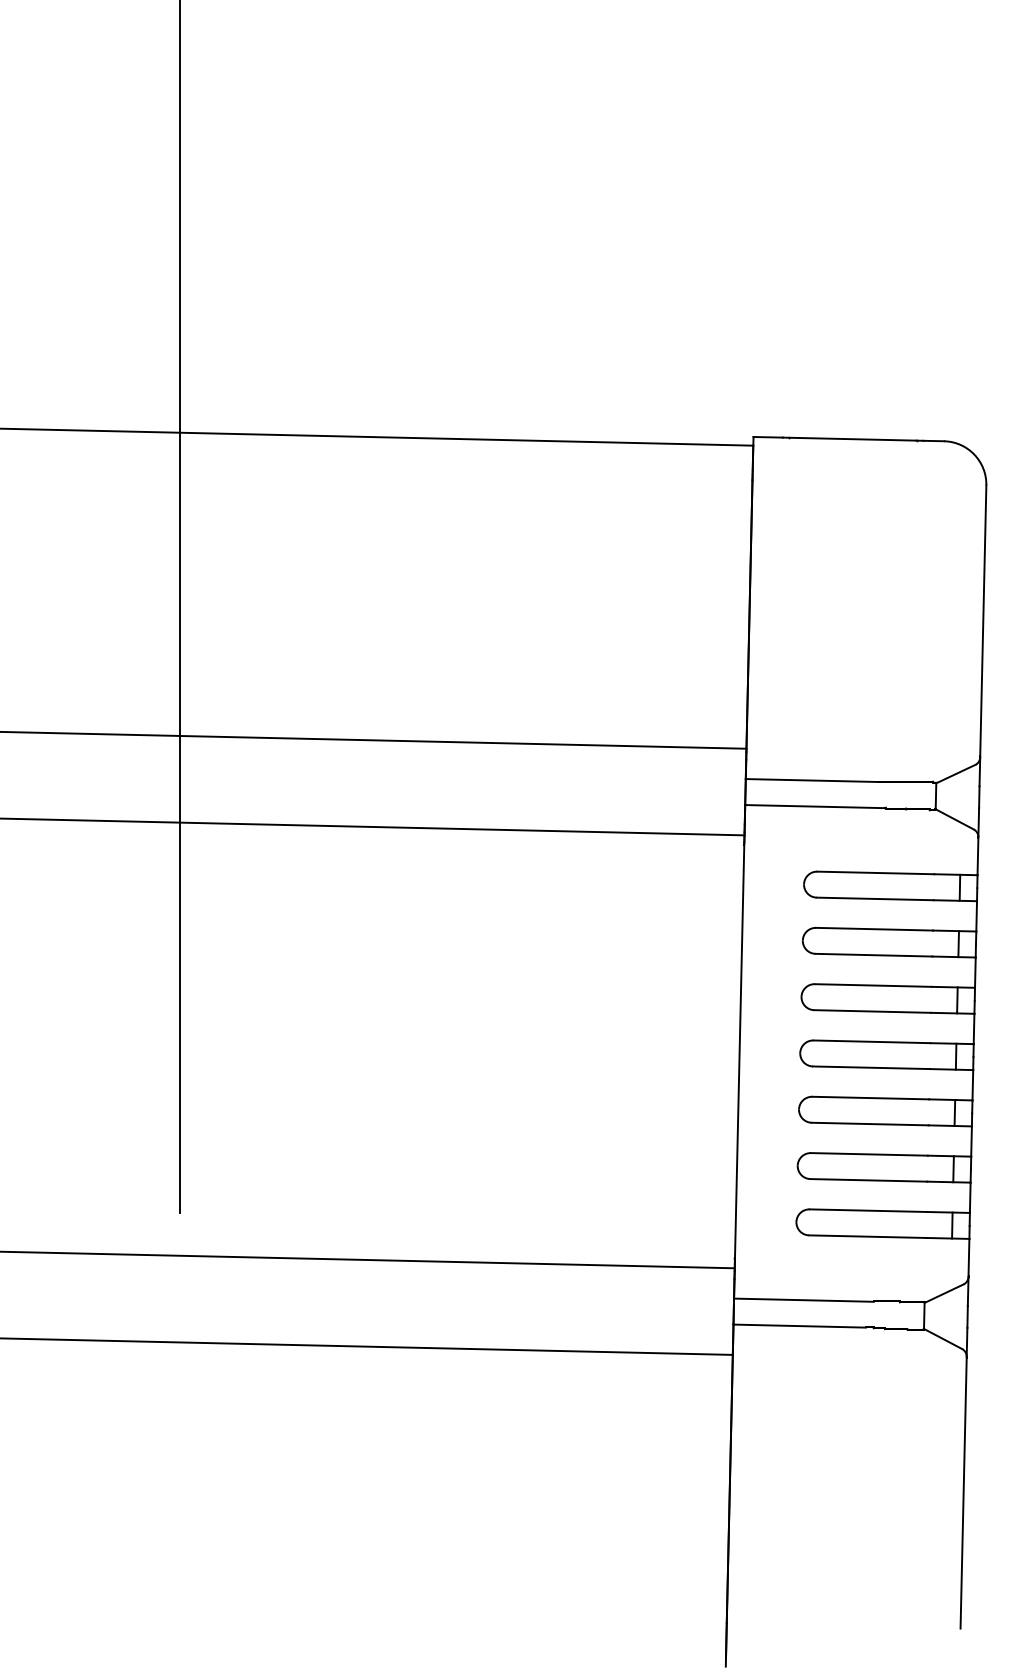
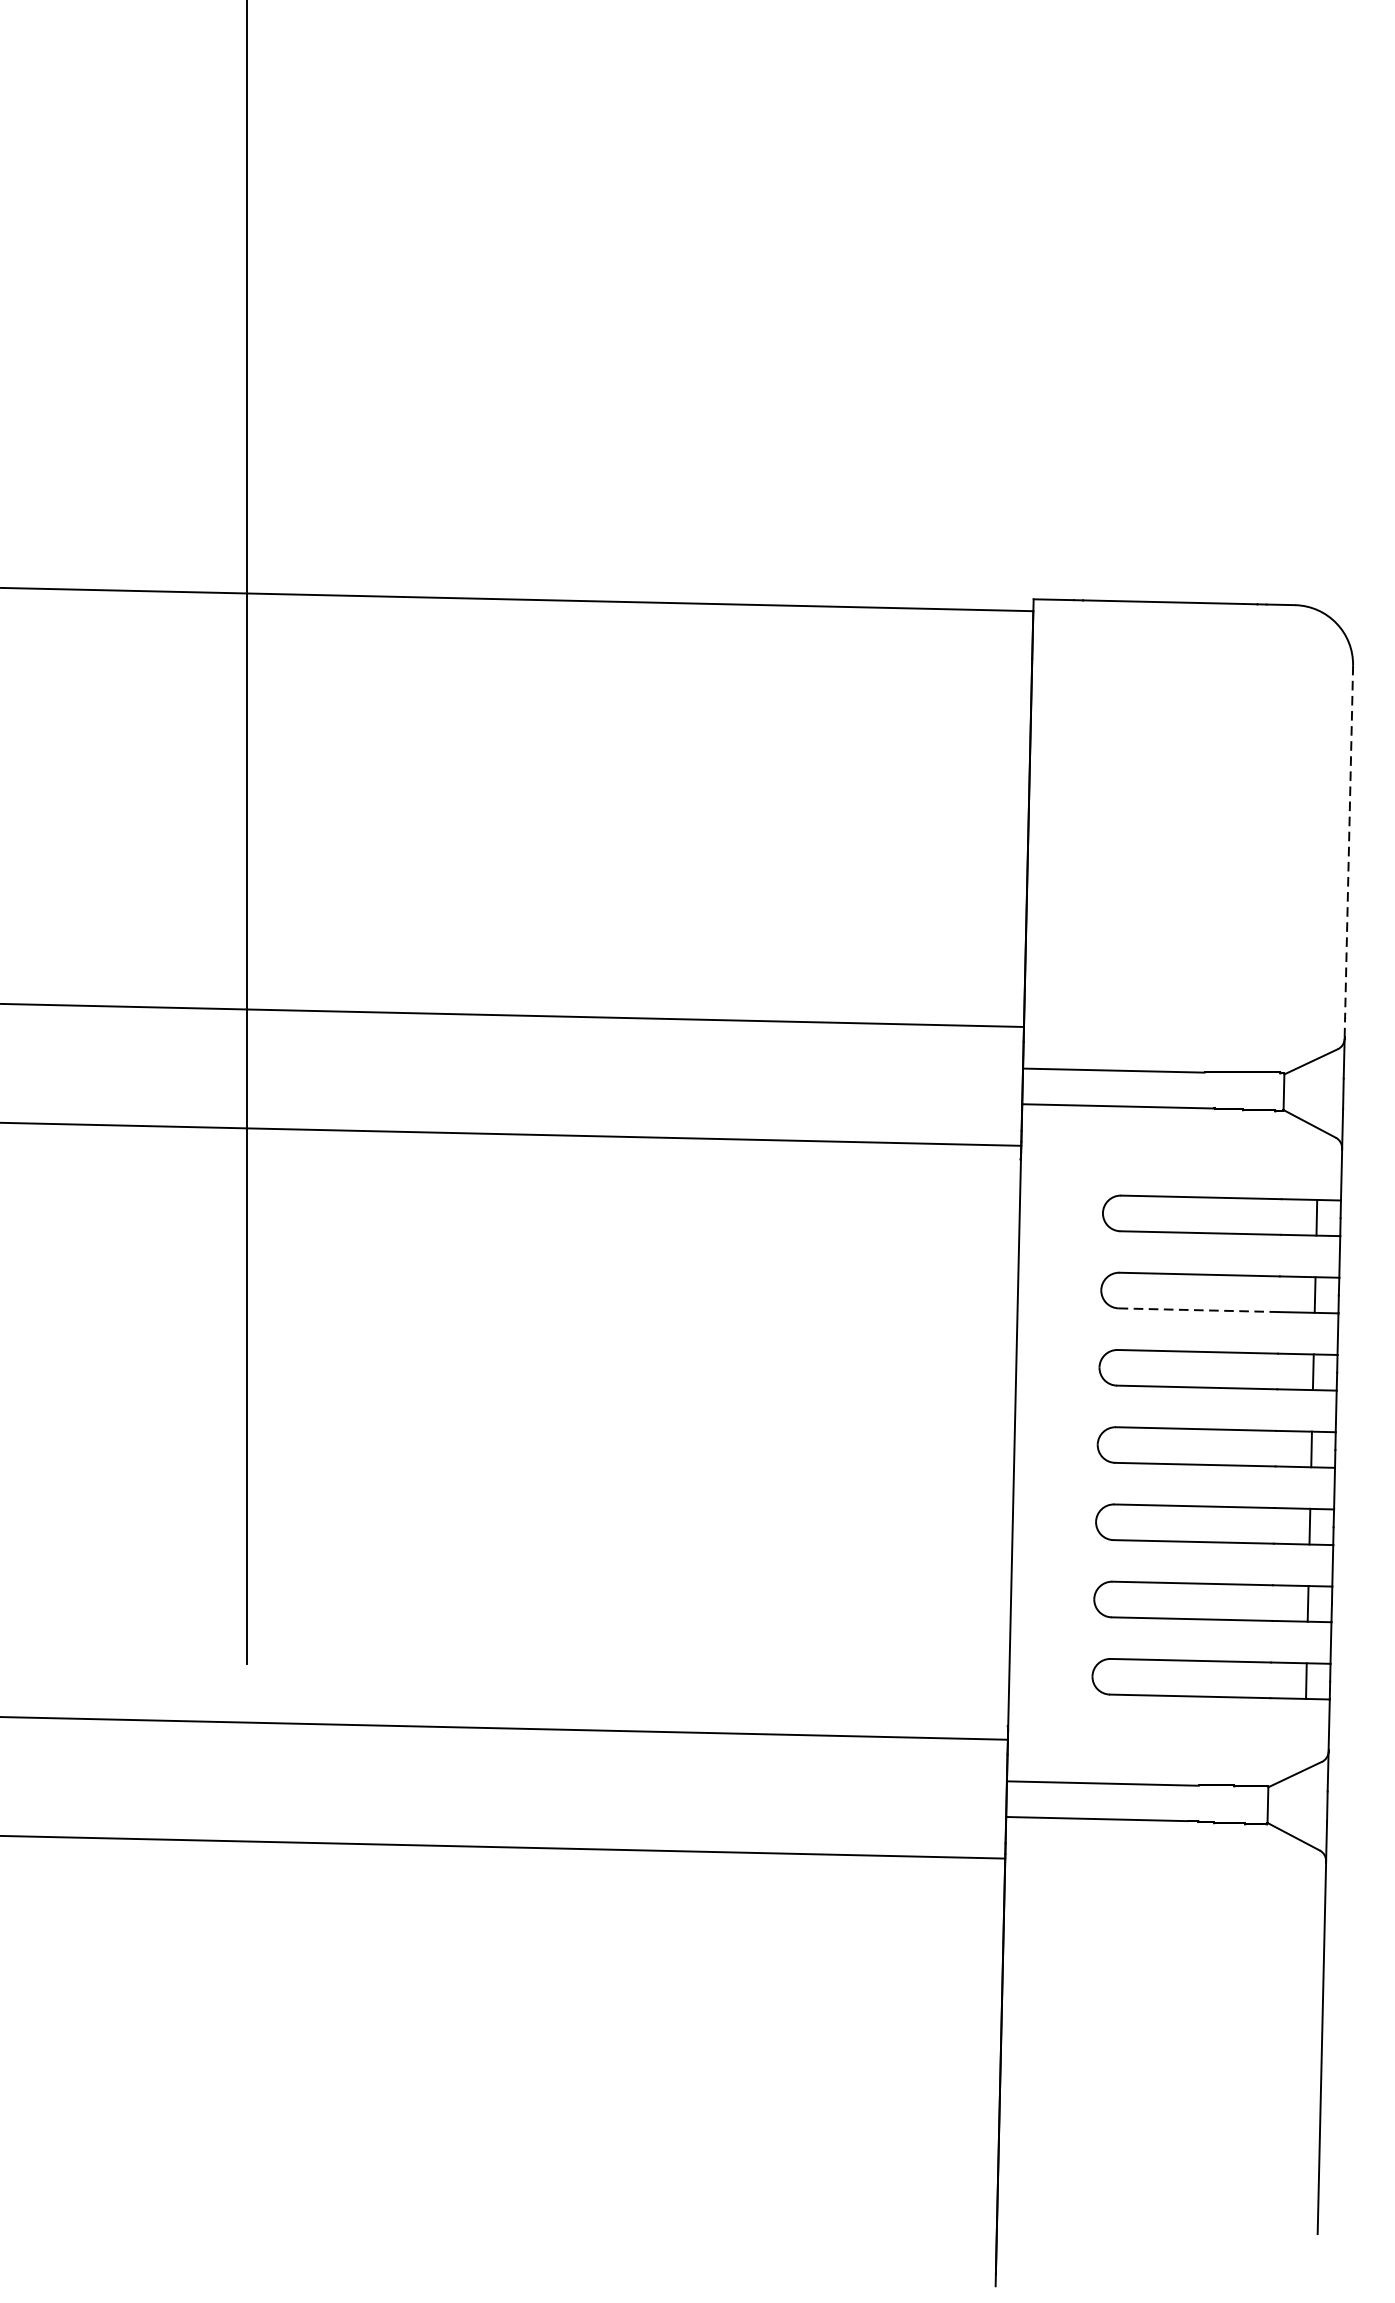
line: (983, 620) -> (1349, 851), solid -> dashed
line: (873, 955) -> (1198, 1310), solid -> dashed

